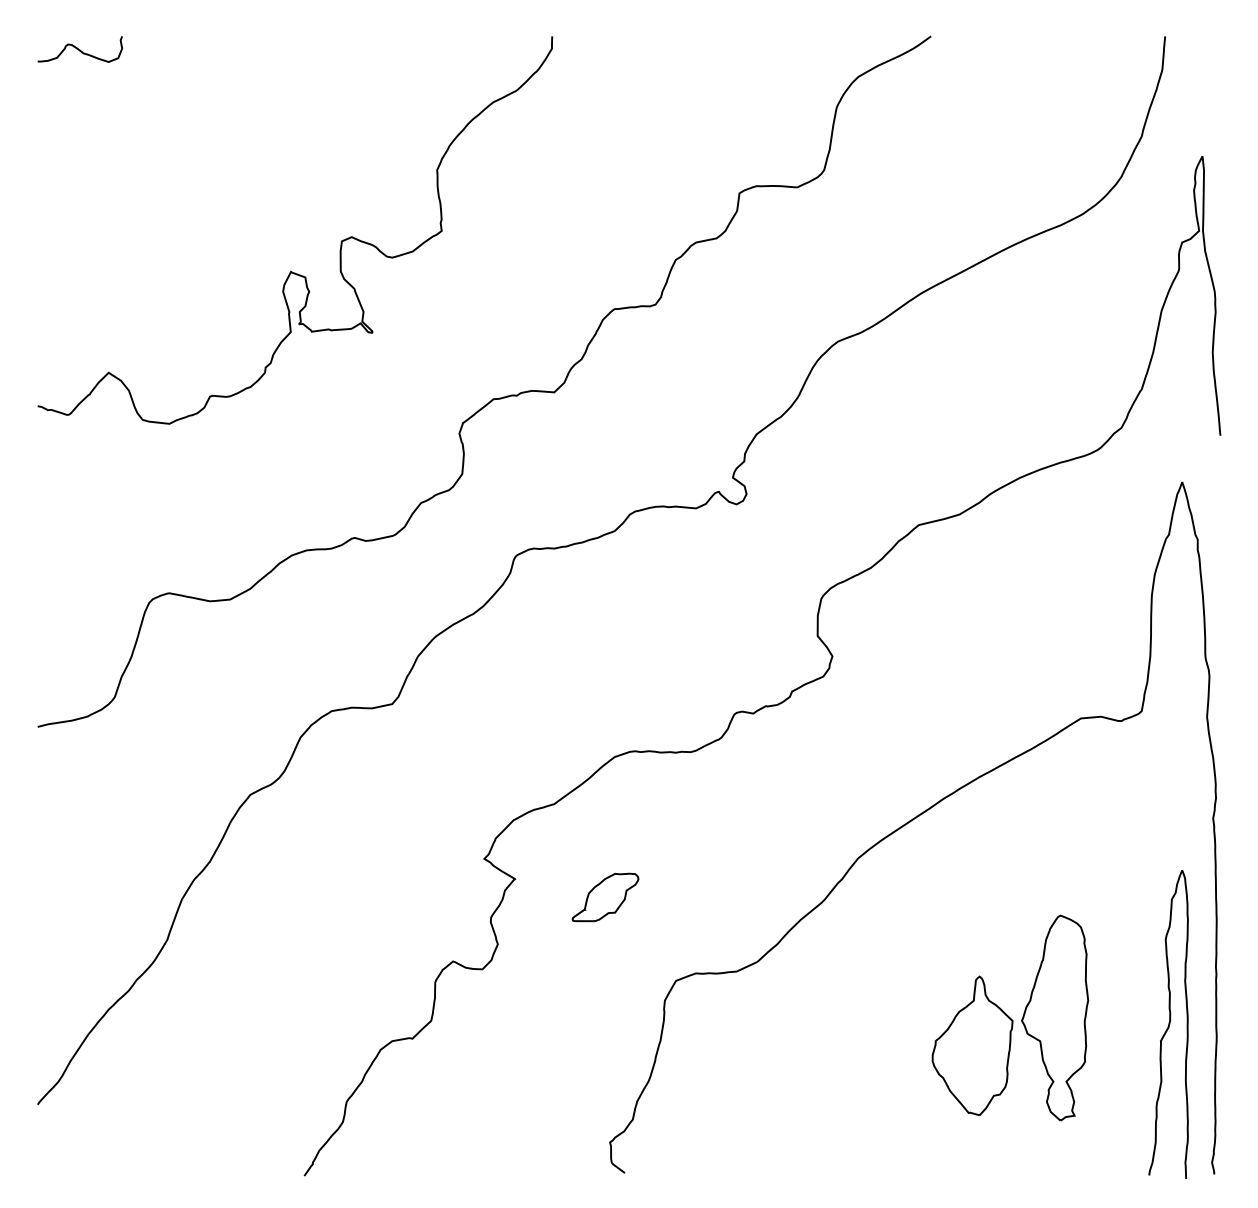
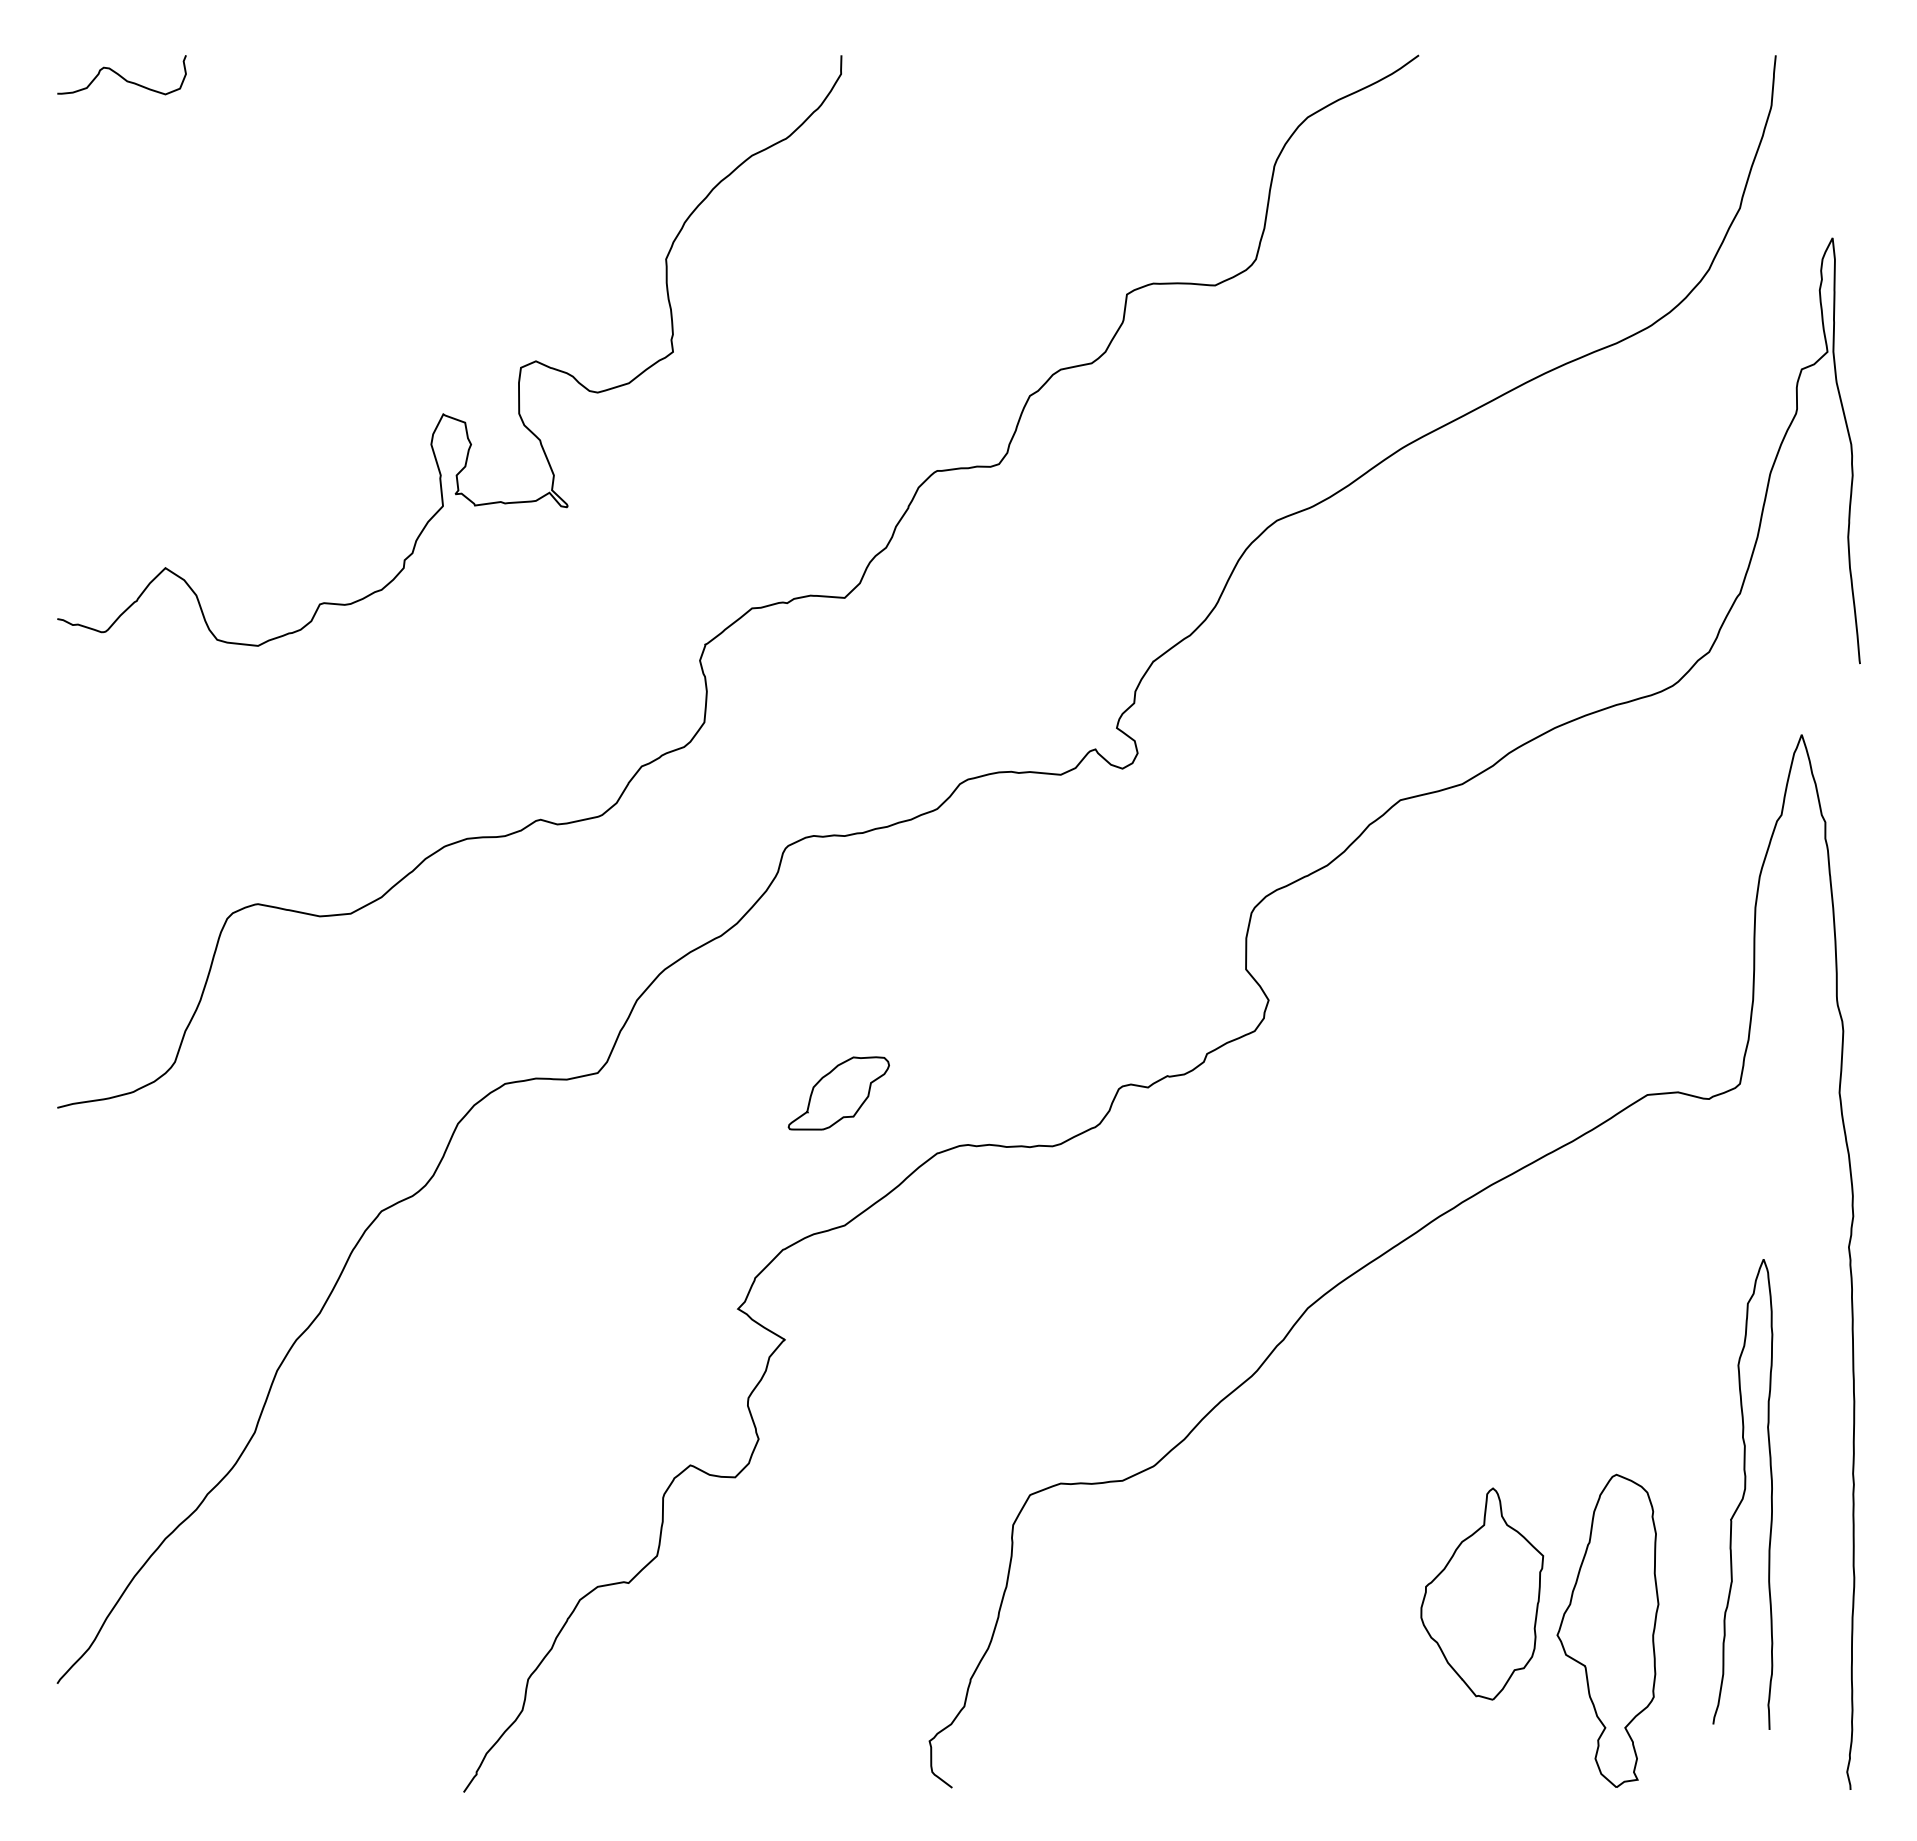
part: (605, 897) -> (838, 1093), moved
part: (1055, 1017) -> (1608, 1630), moved
curve: (1168, 1024) -> (1742, 1494), moved

